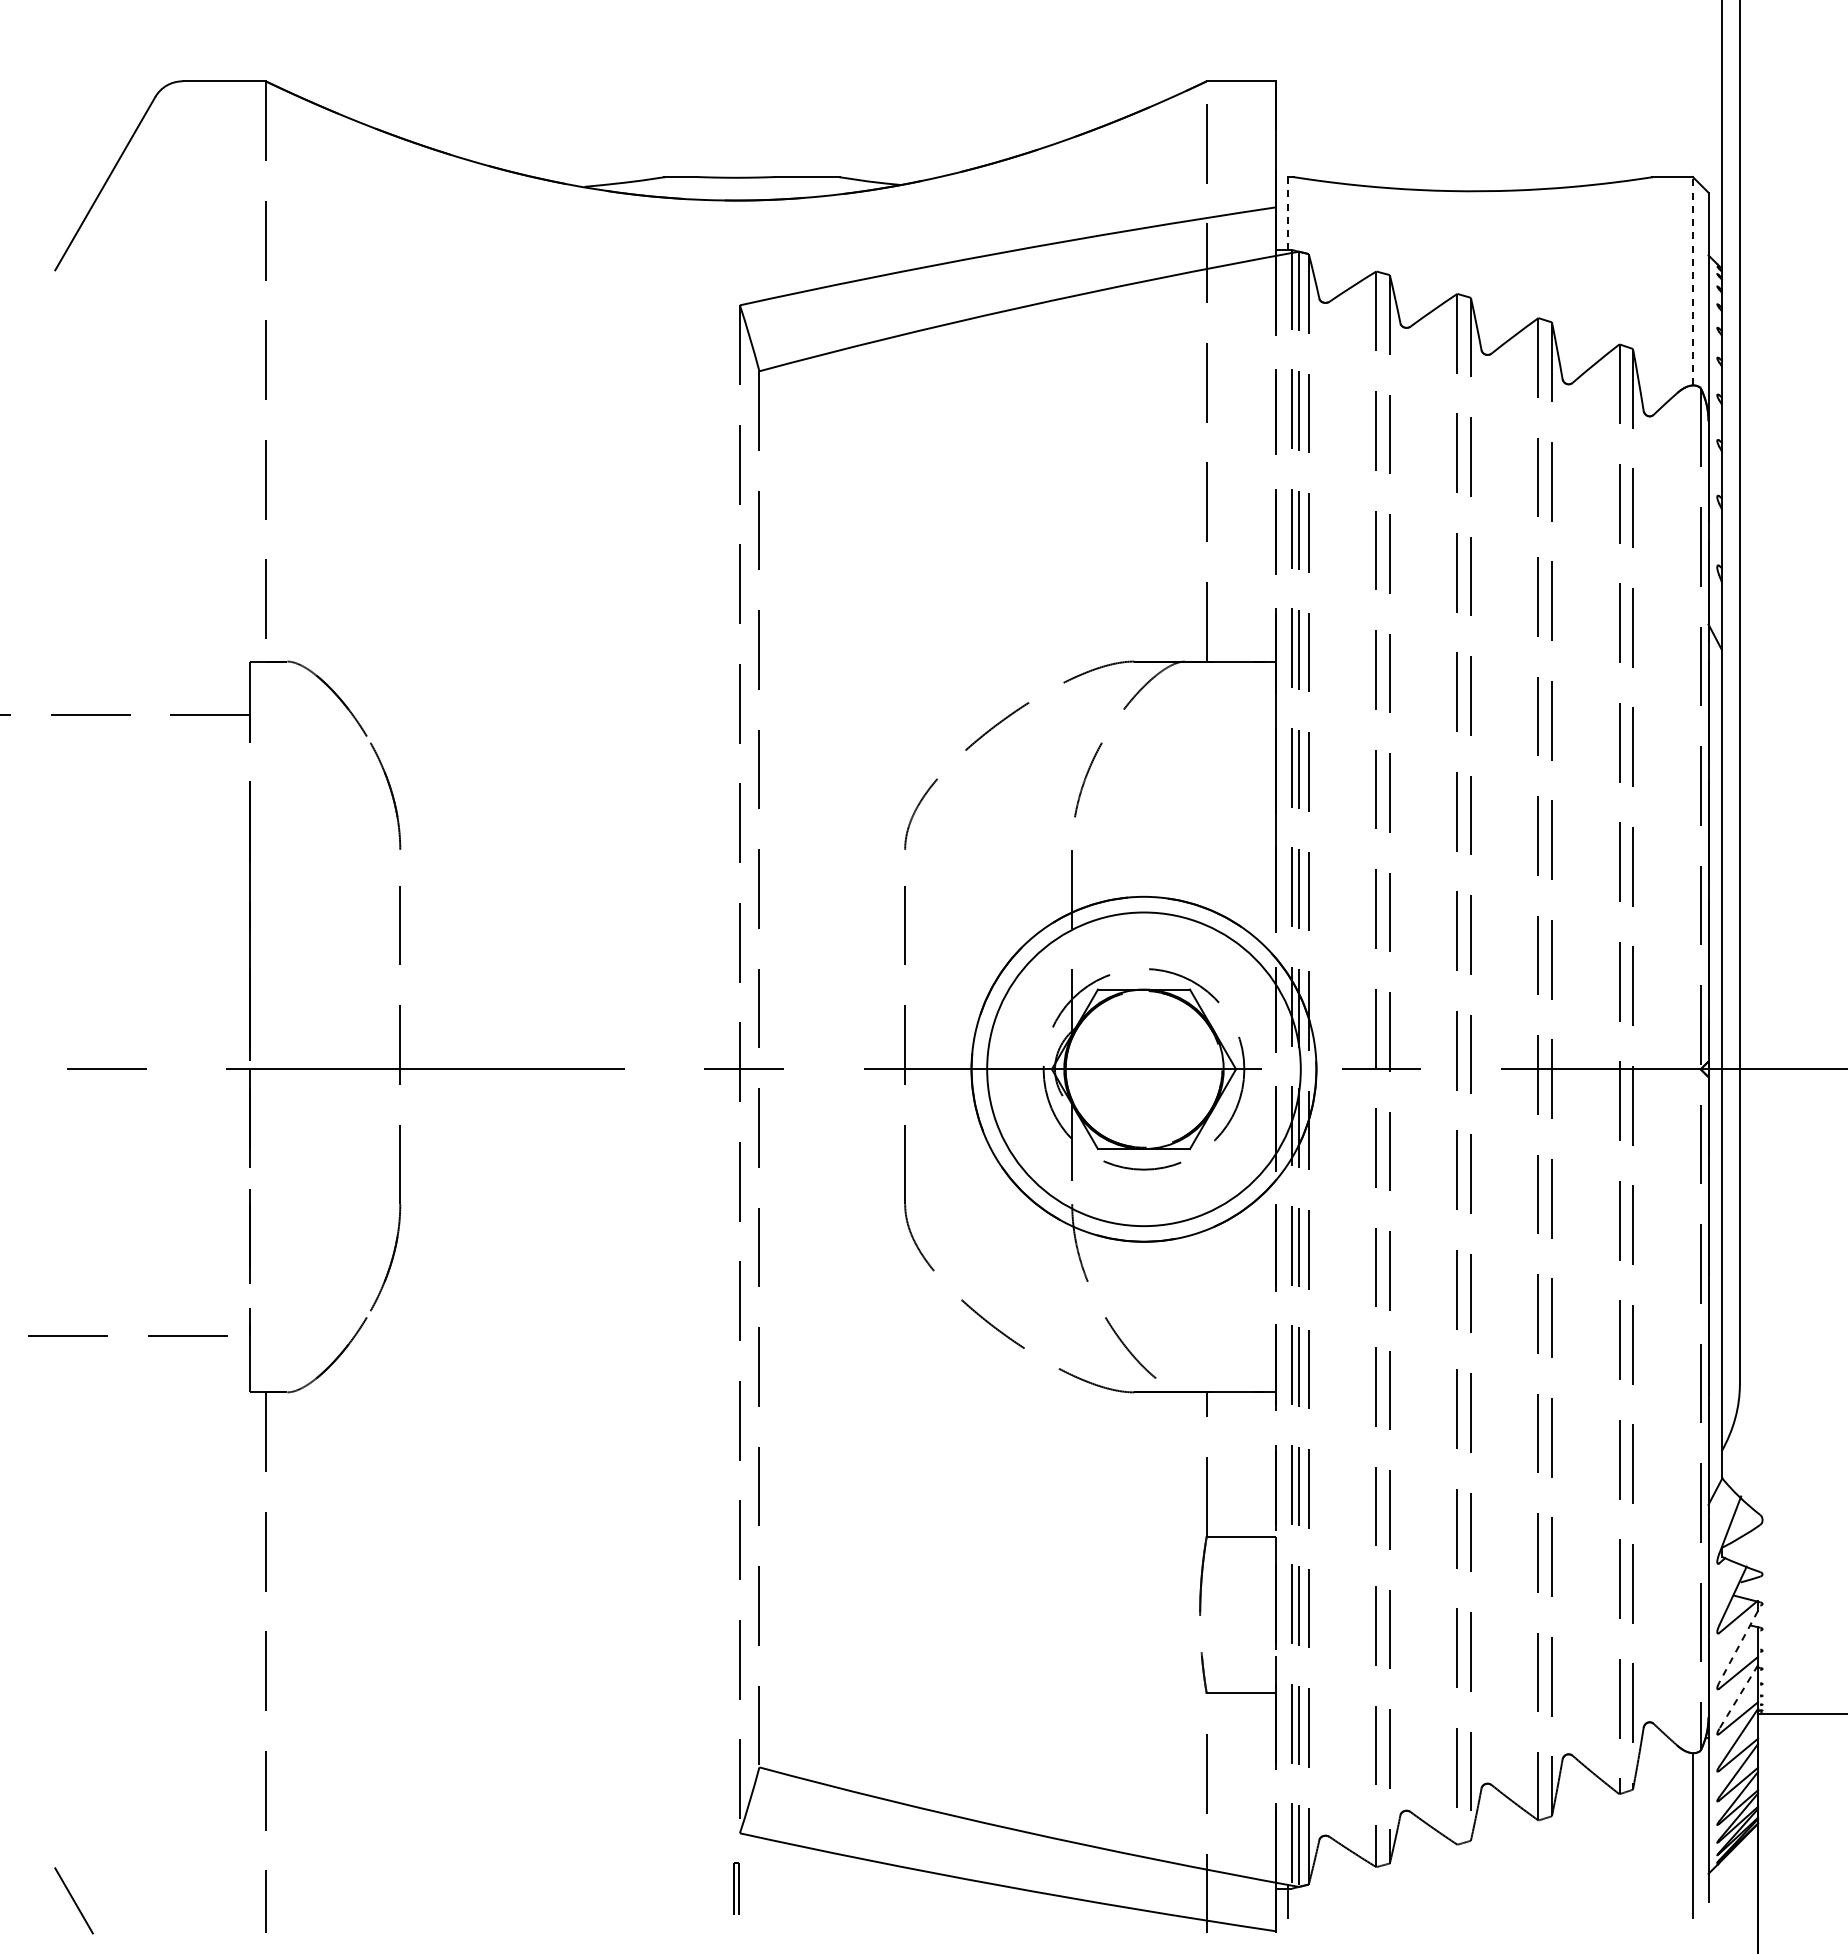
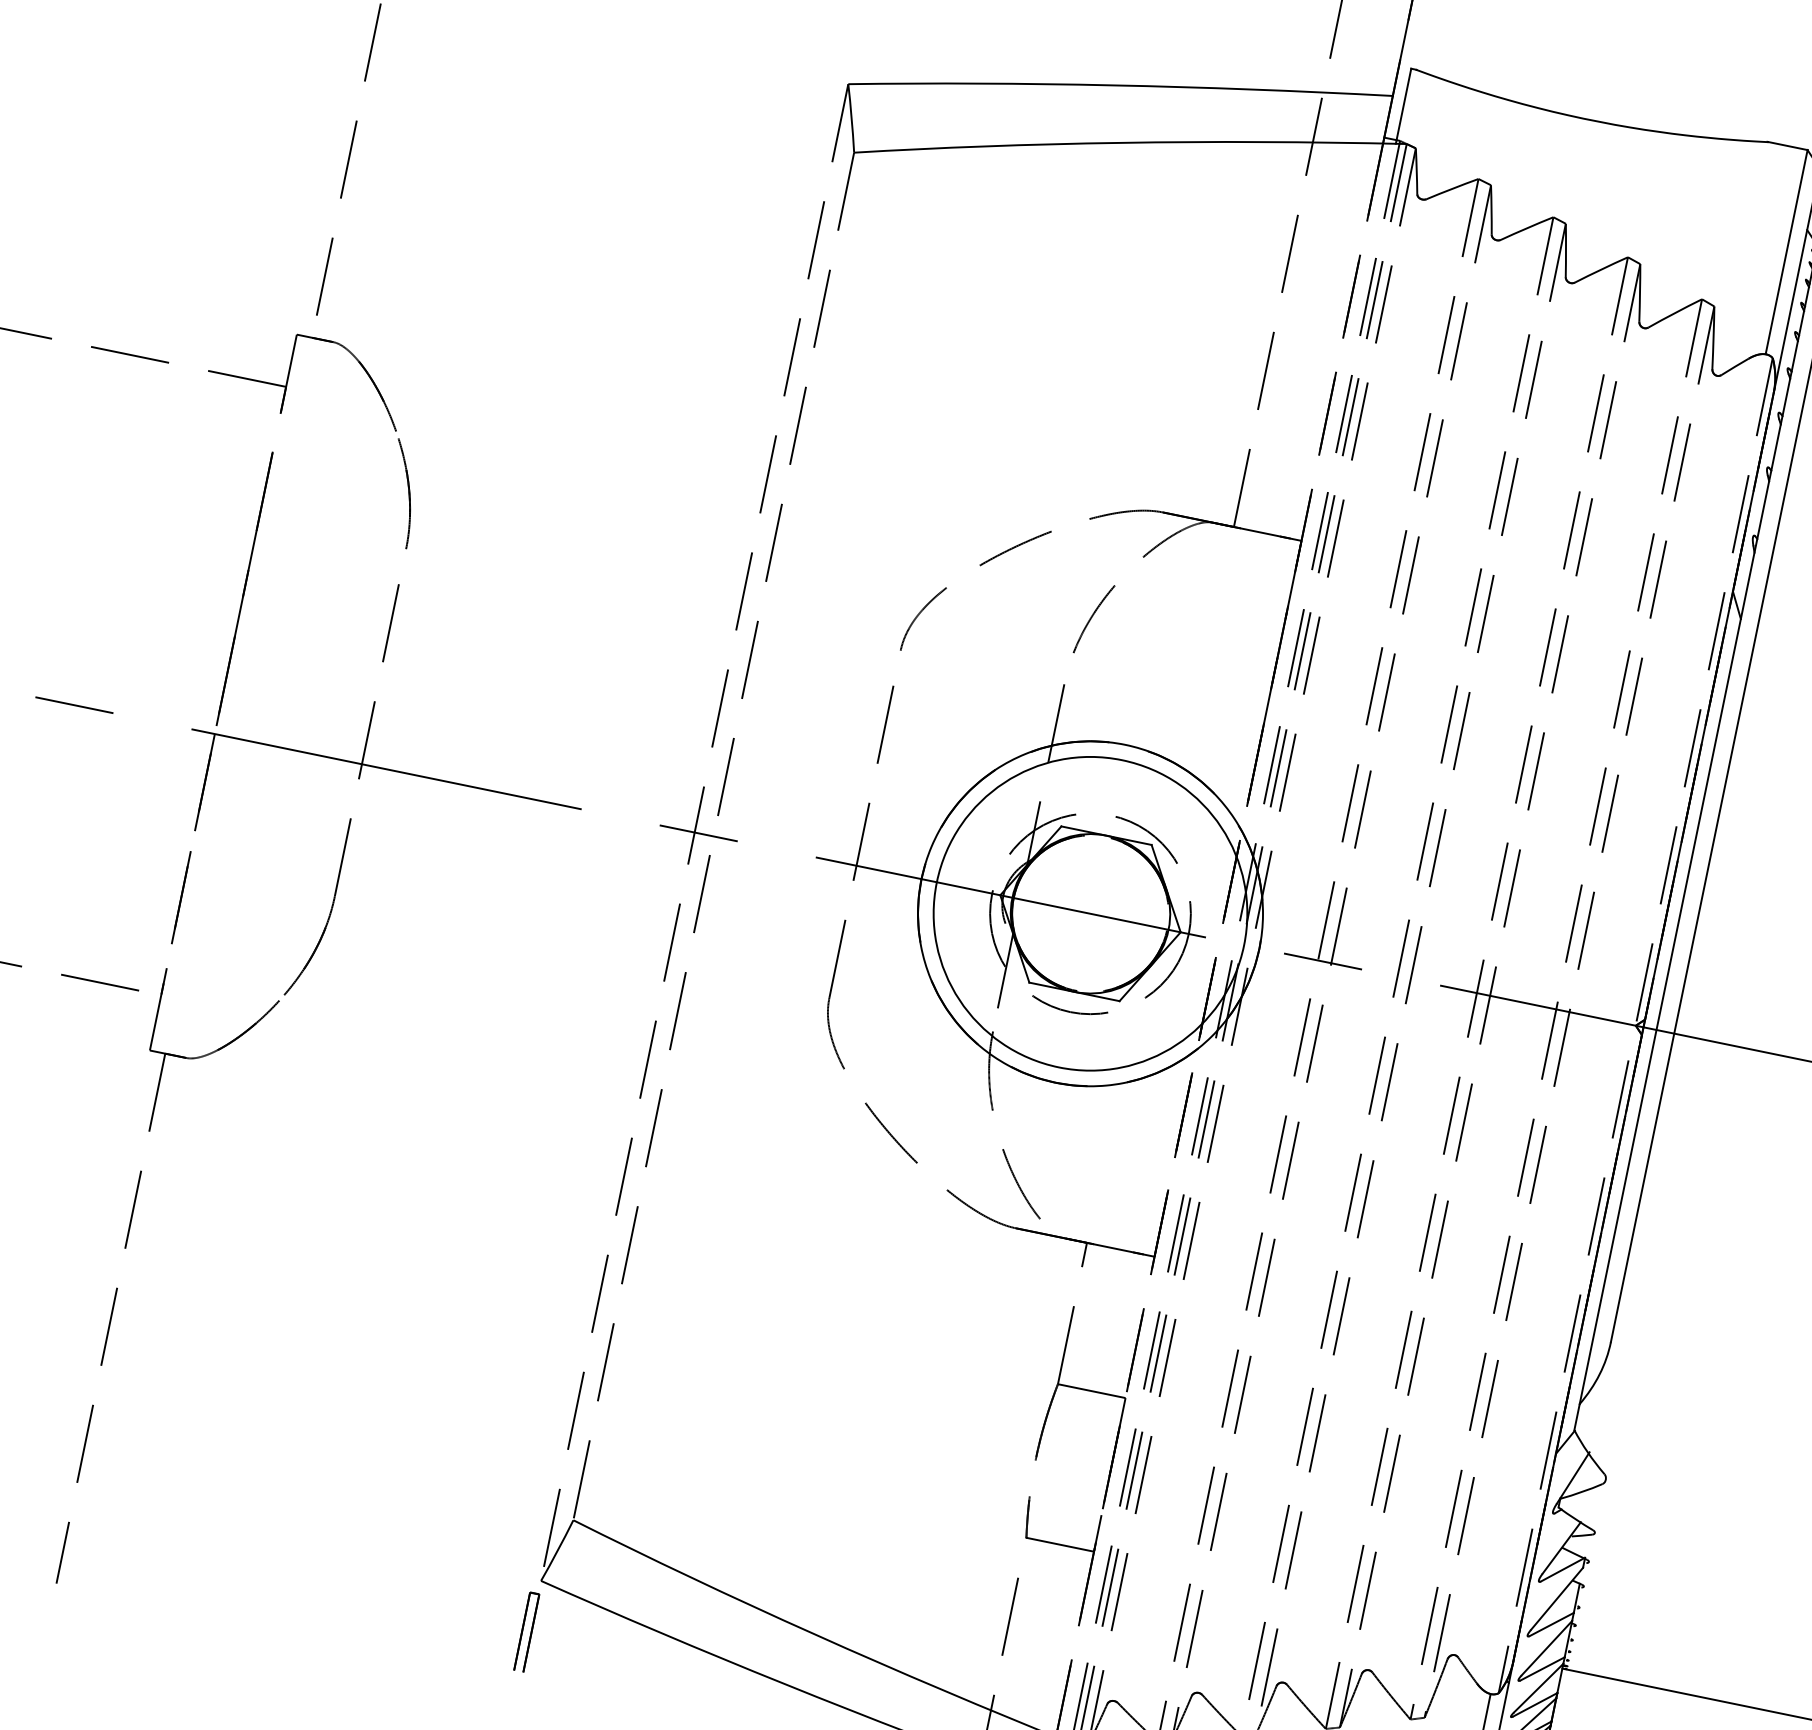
line: (1288, 215) -> (1403, 106), dashed -> solid
line: (1692, 280) -> (1786, 251), dashed -> solid
line: (1738, 1647) -> (1556, 1599), dashed -> solid
line: (1738, 1697) -> (1546, 1648), dashed -> solid
part: (736, 1886) -> (527, 1632), size x1.67

